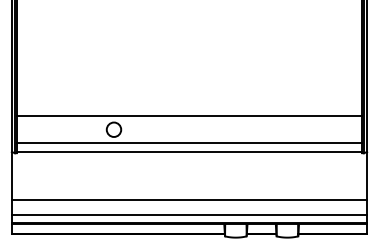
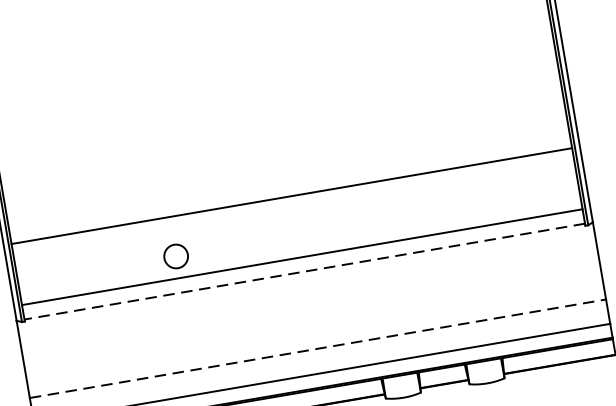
line: (189, 116) -> (291, 196), moved
line: (189, 151) -> (304, 270), solid -> dashed
line: (189, 199) -> (317, 348), solid -> dashed

